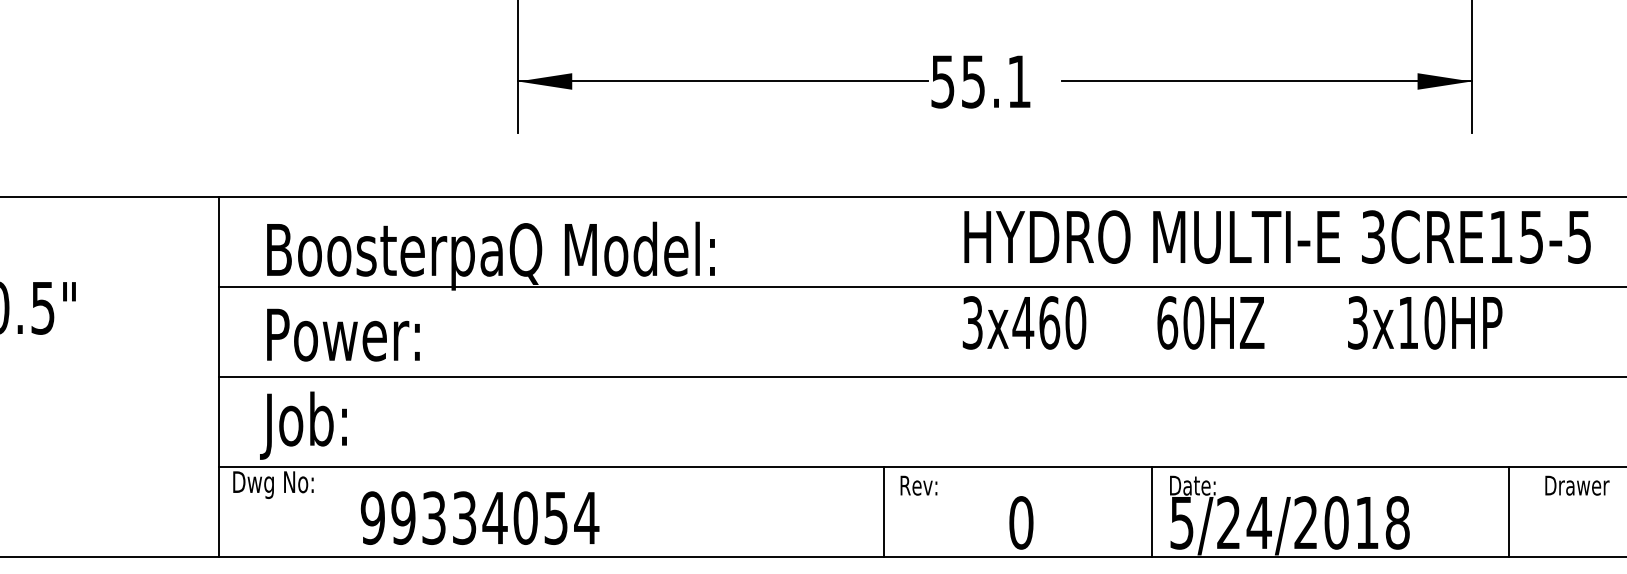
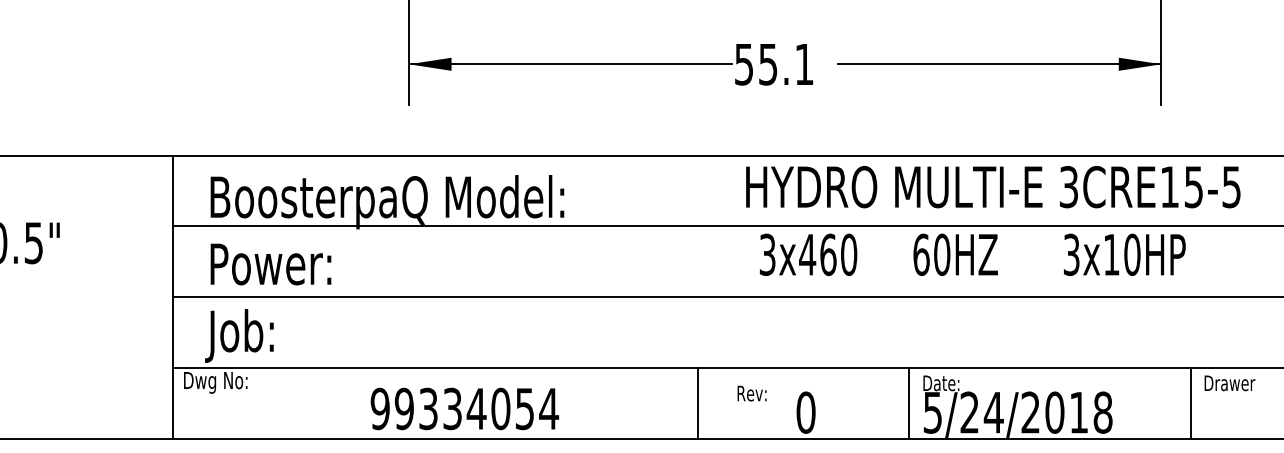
text: (1277, 236) -> (993, 186), moved
text: (918, 485) -> (751, 393), moved
text: (1577, 485) -> (1230, 383), moved
text: (479, 517) -> (464, 408), moved

